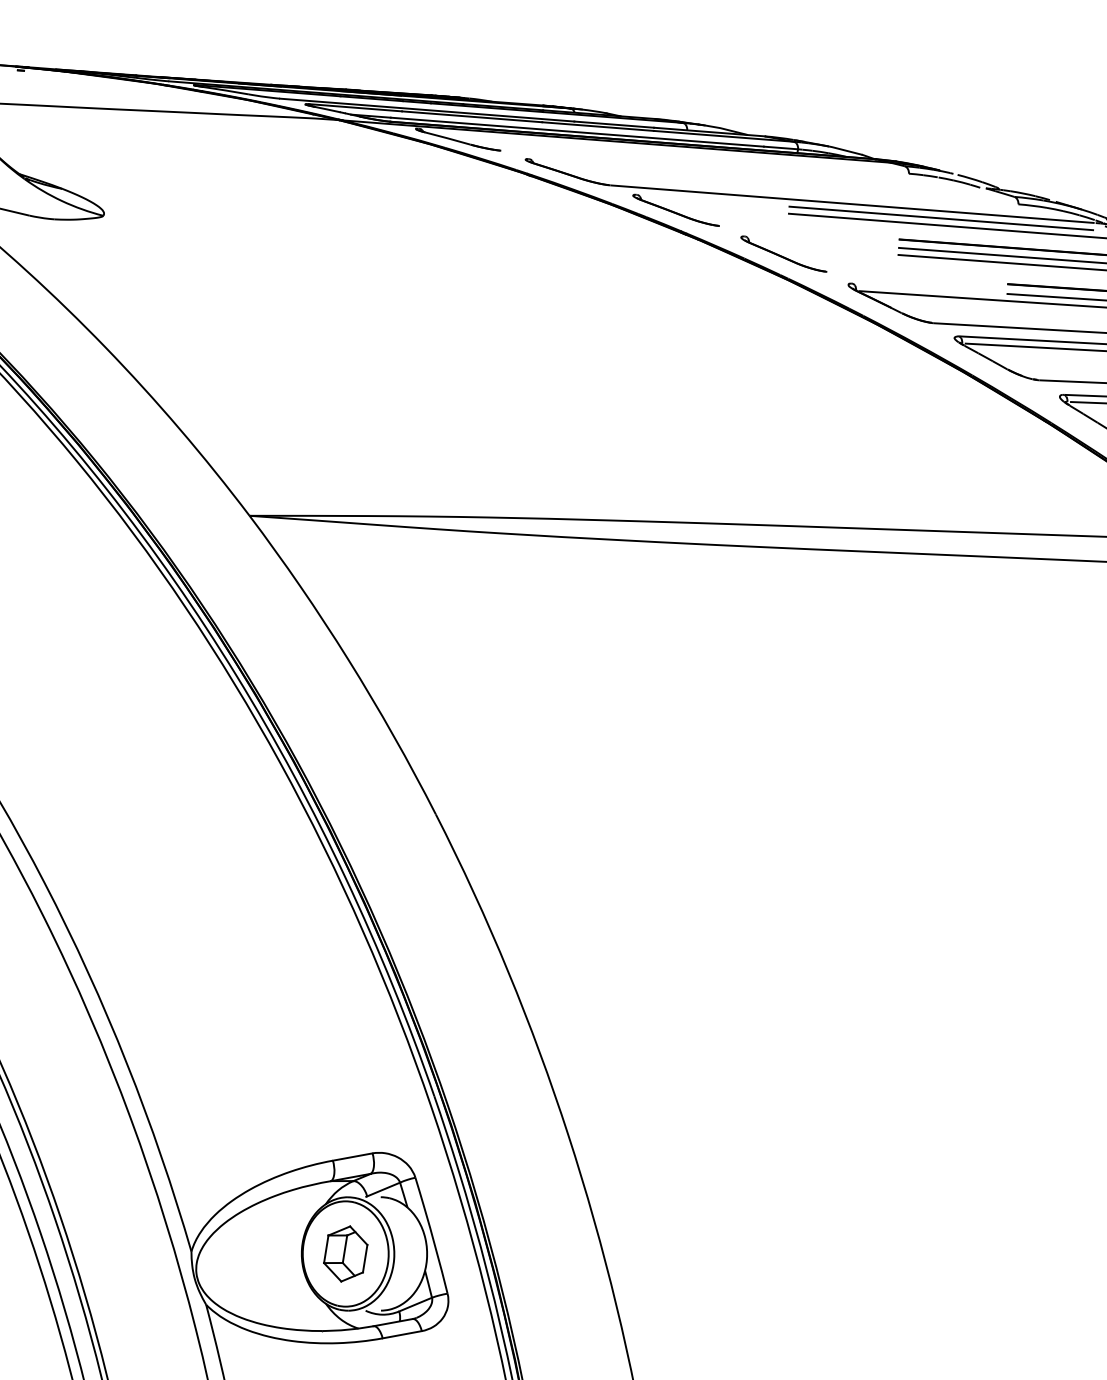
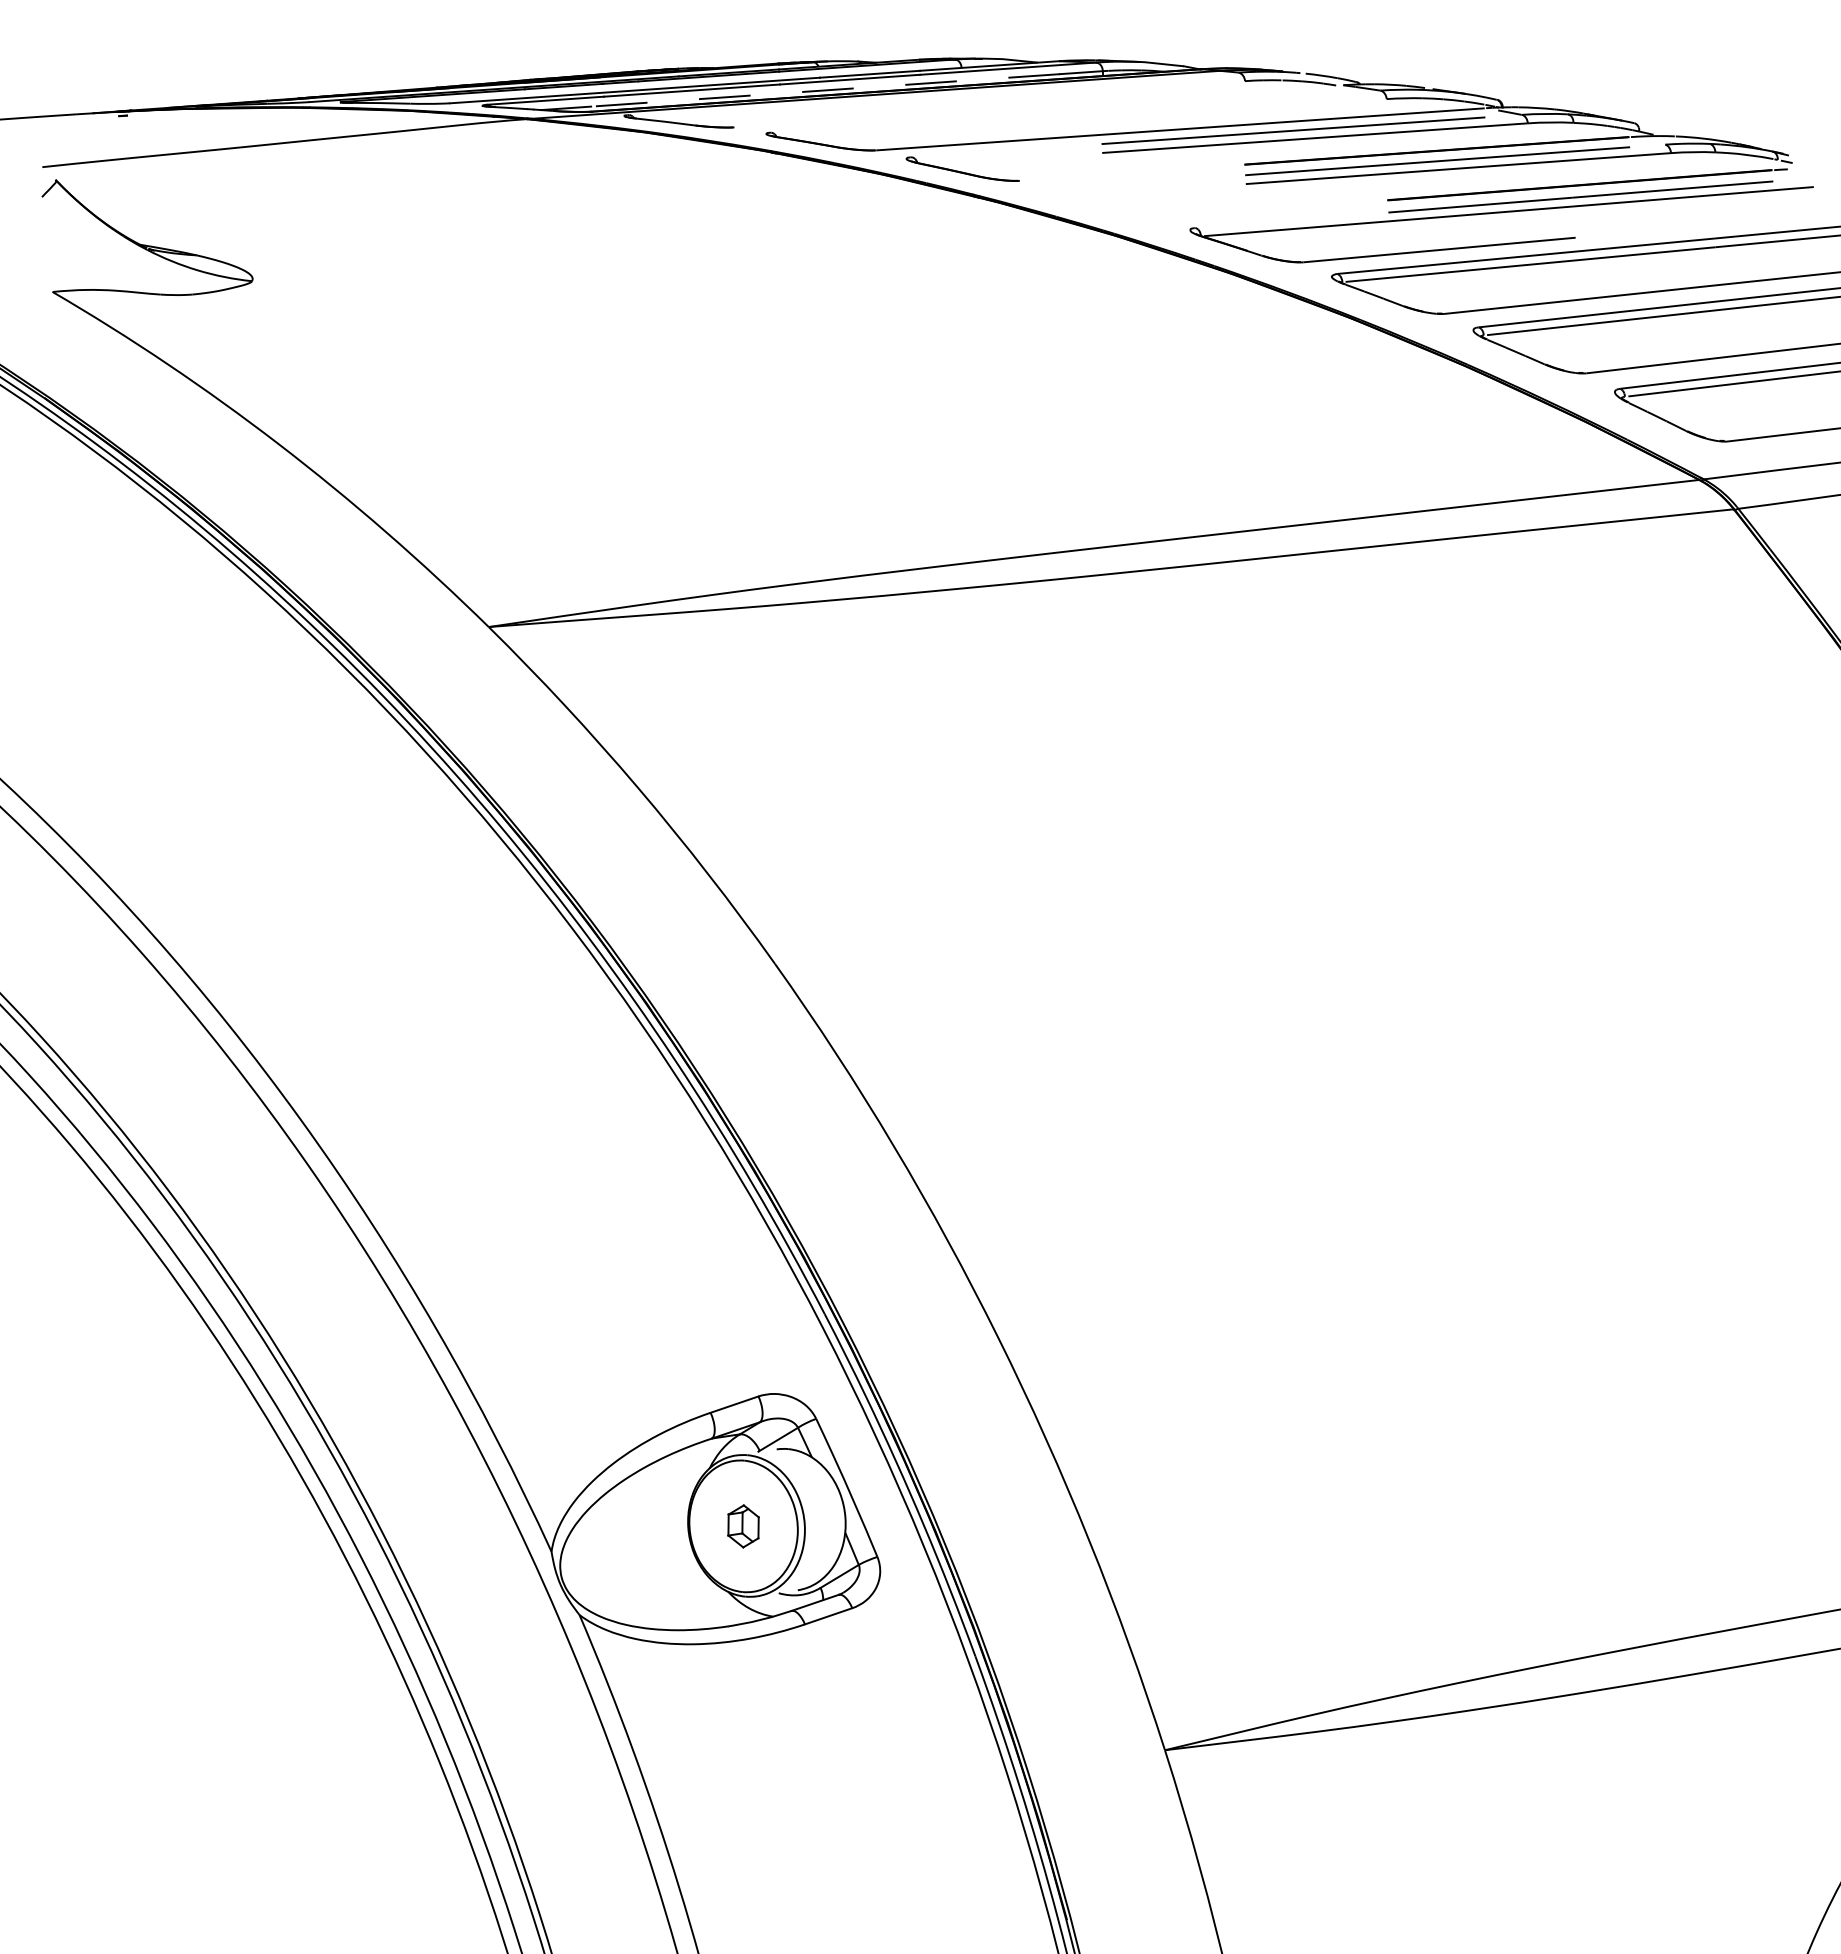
line: (577, 132) -> (825, 90), solid -> dashed
part: (783, 253) -> (1104, 203), removed
part: (345, 1254) -> (743, 1526), size x0.6

